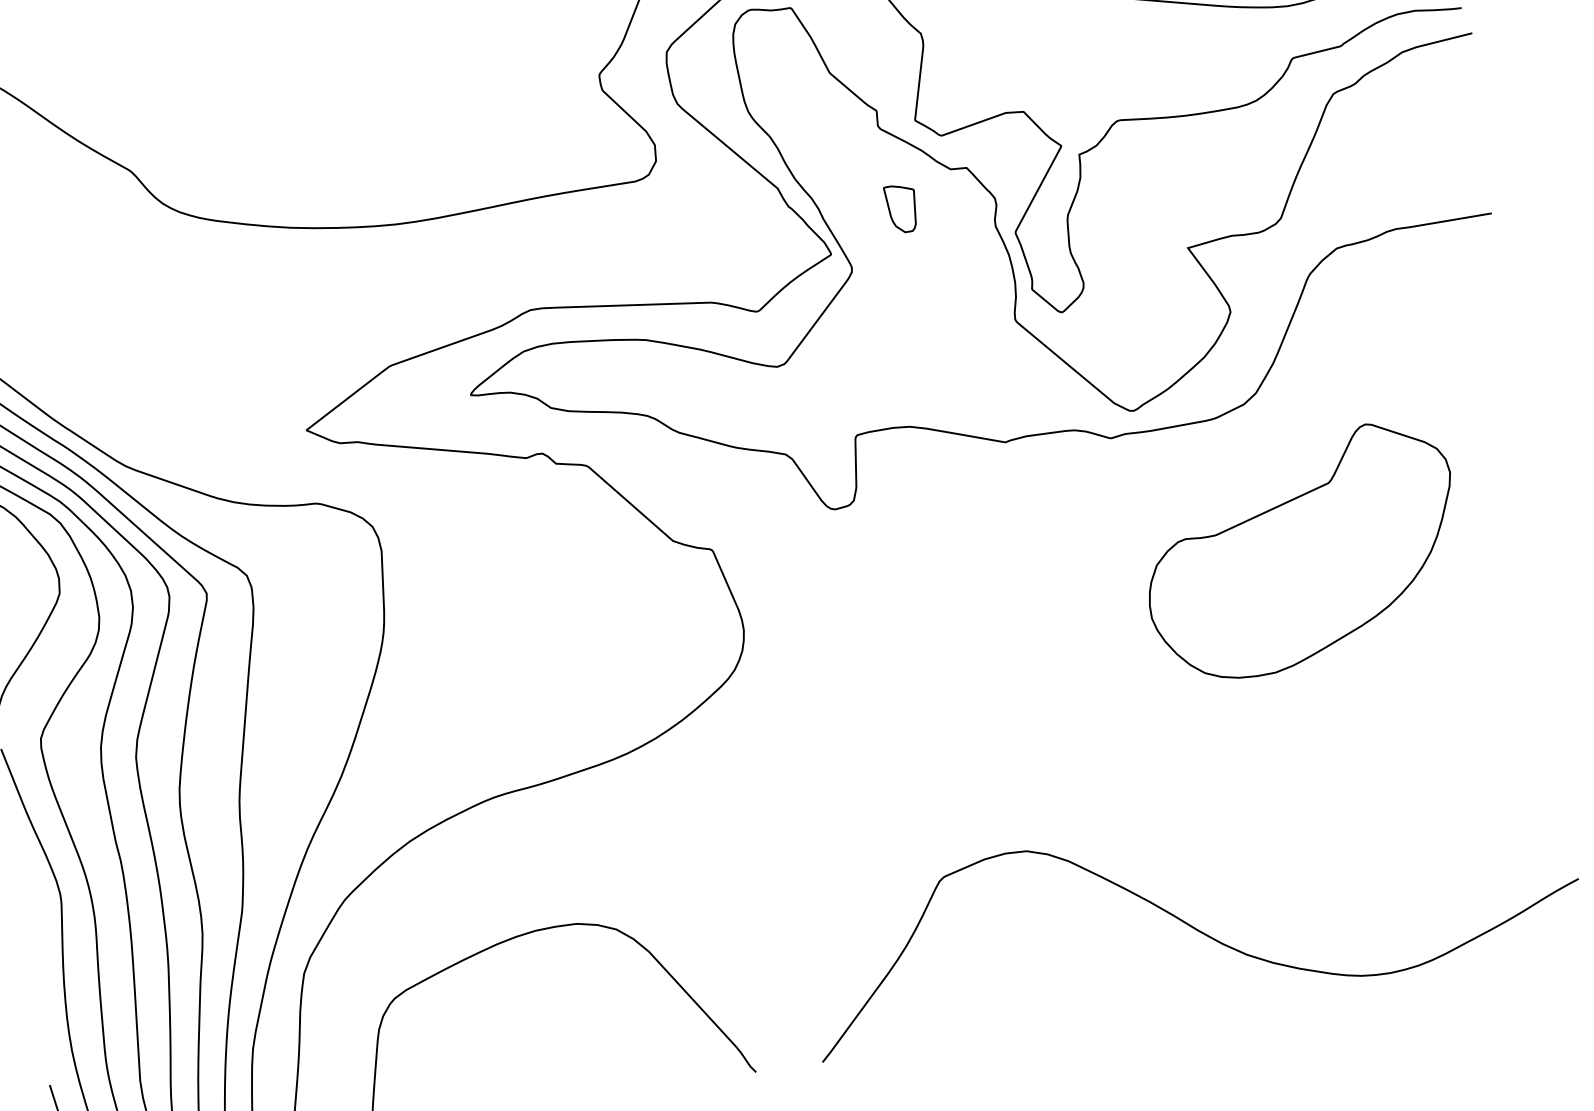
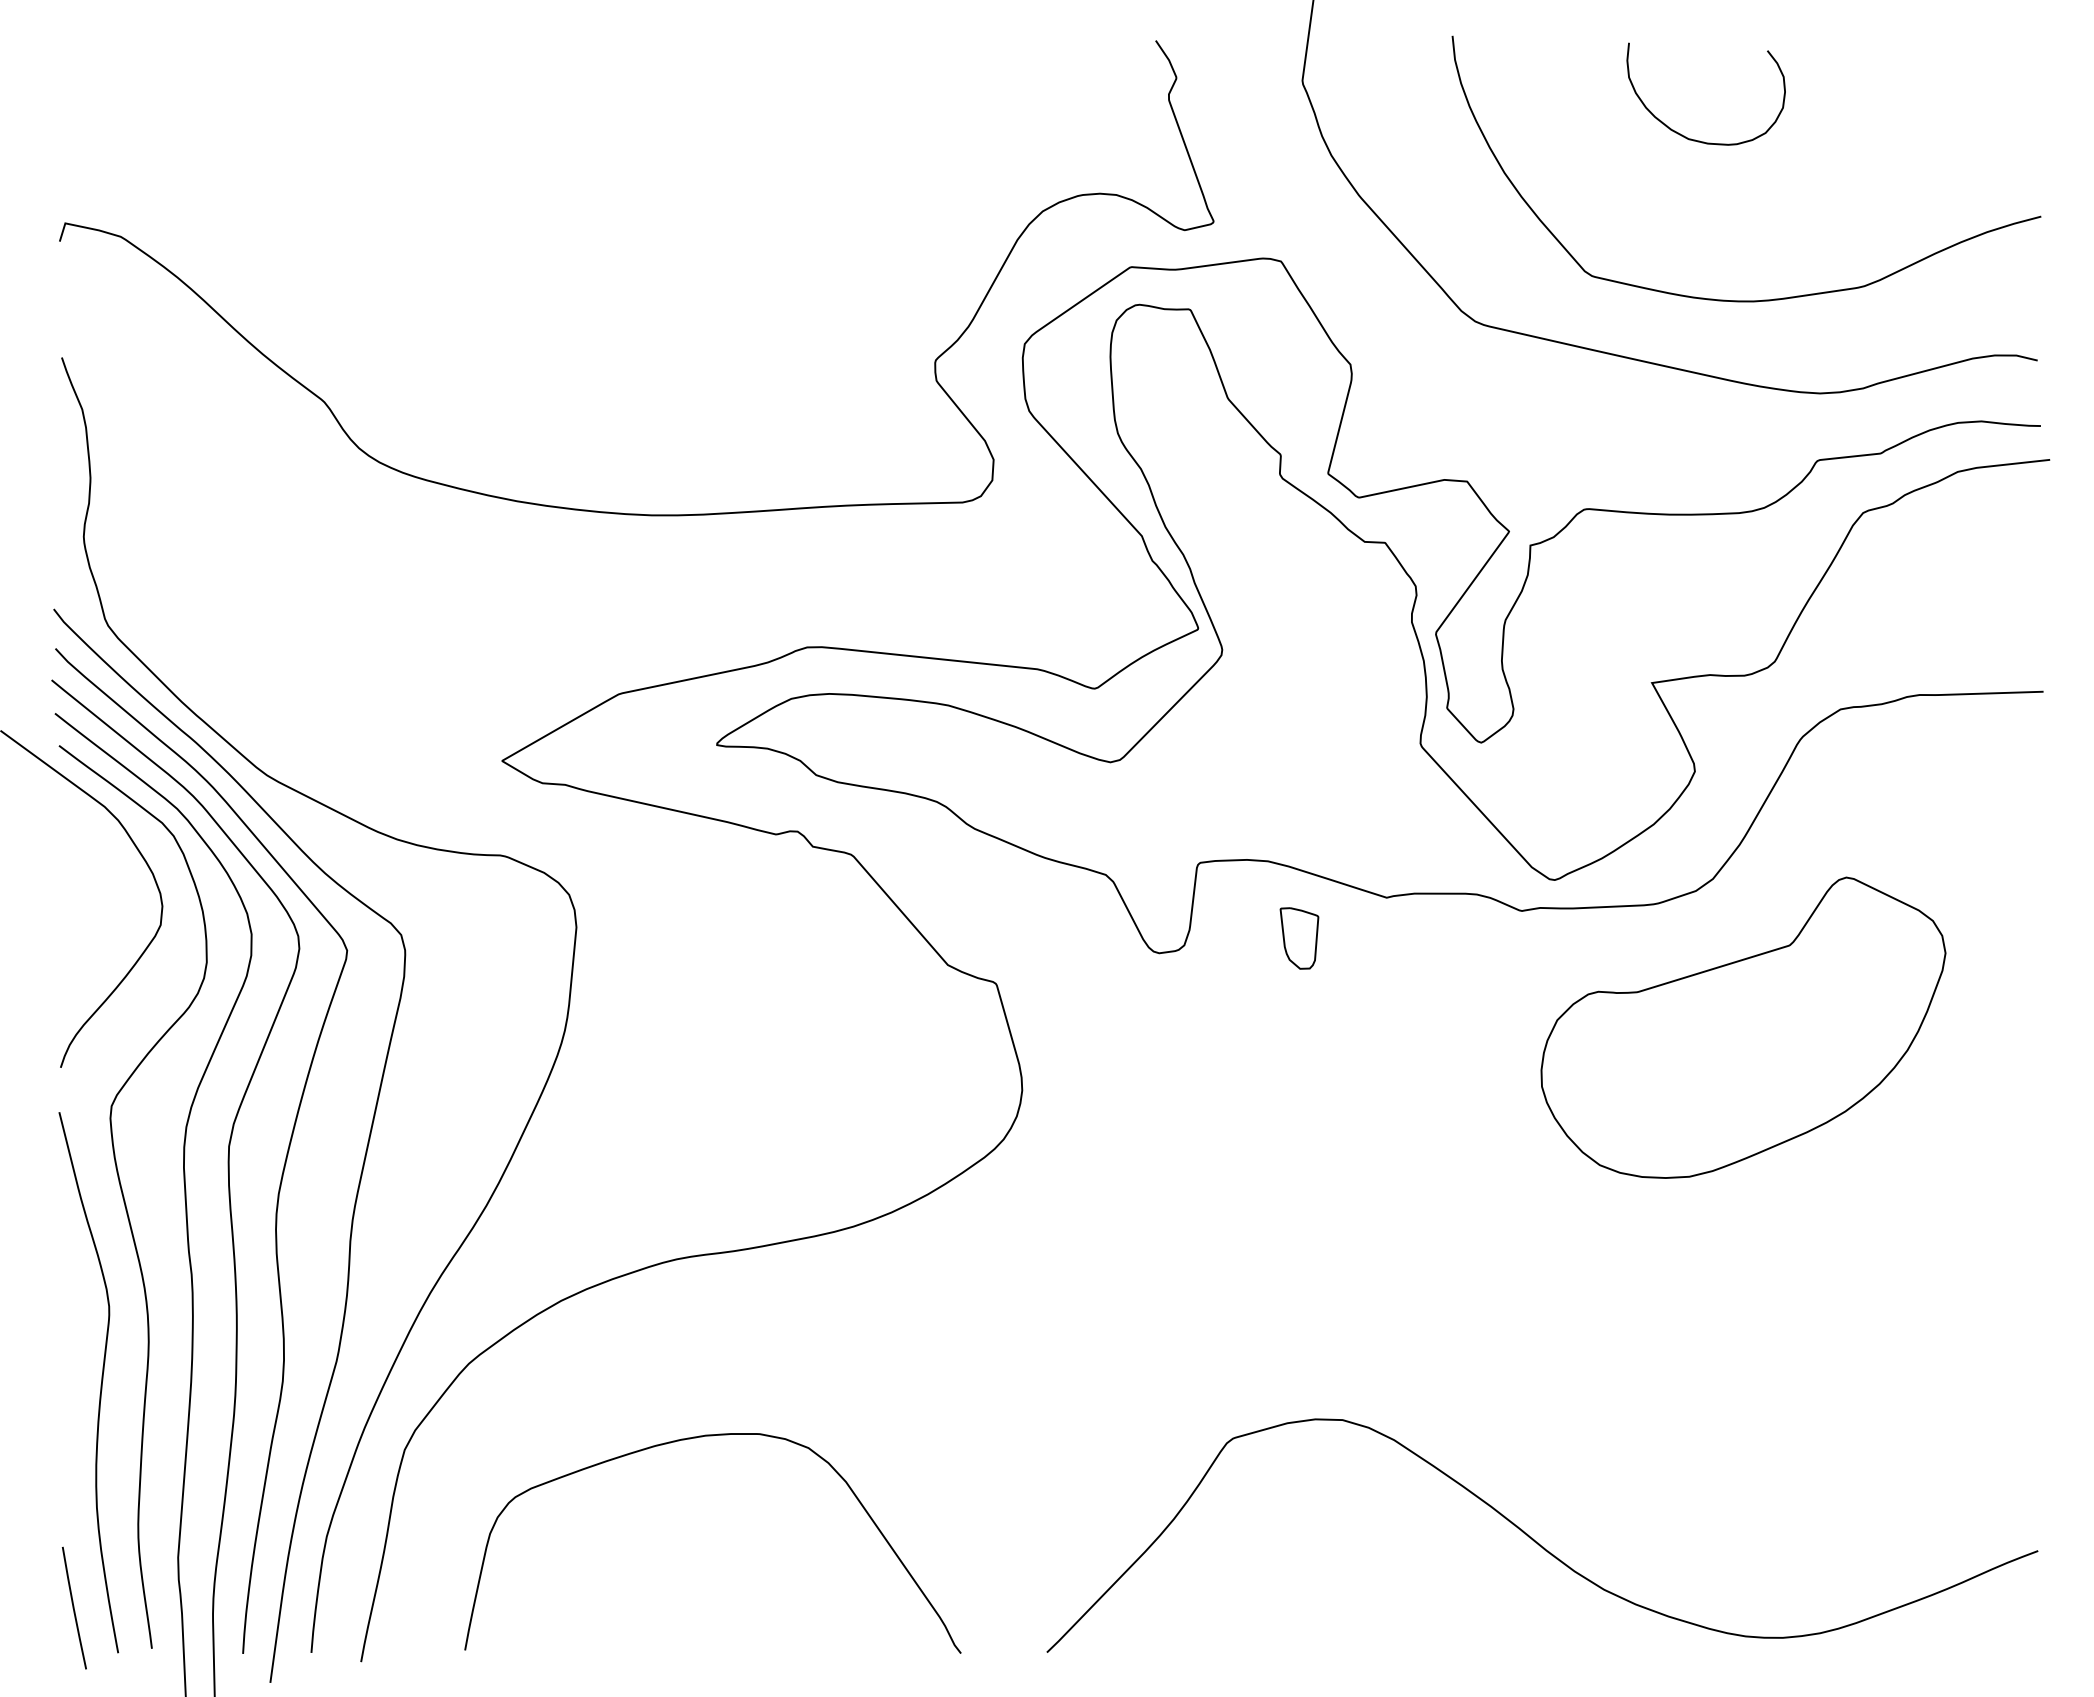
part: (901, 208) -> (1299, 938), moved
part: (1301, 551) -> (1743, 1027), moved

